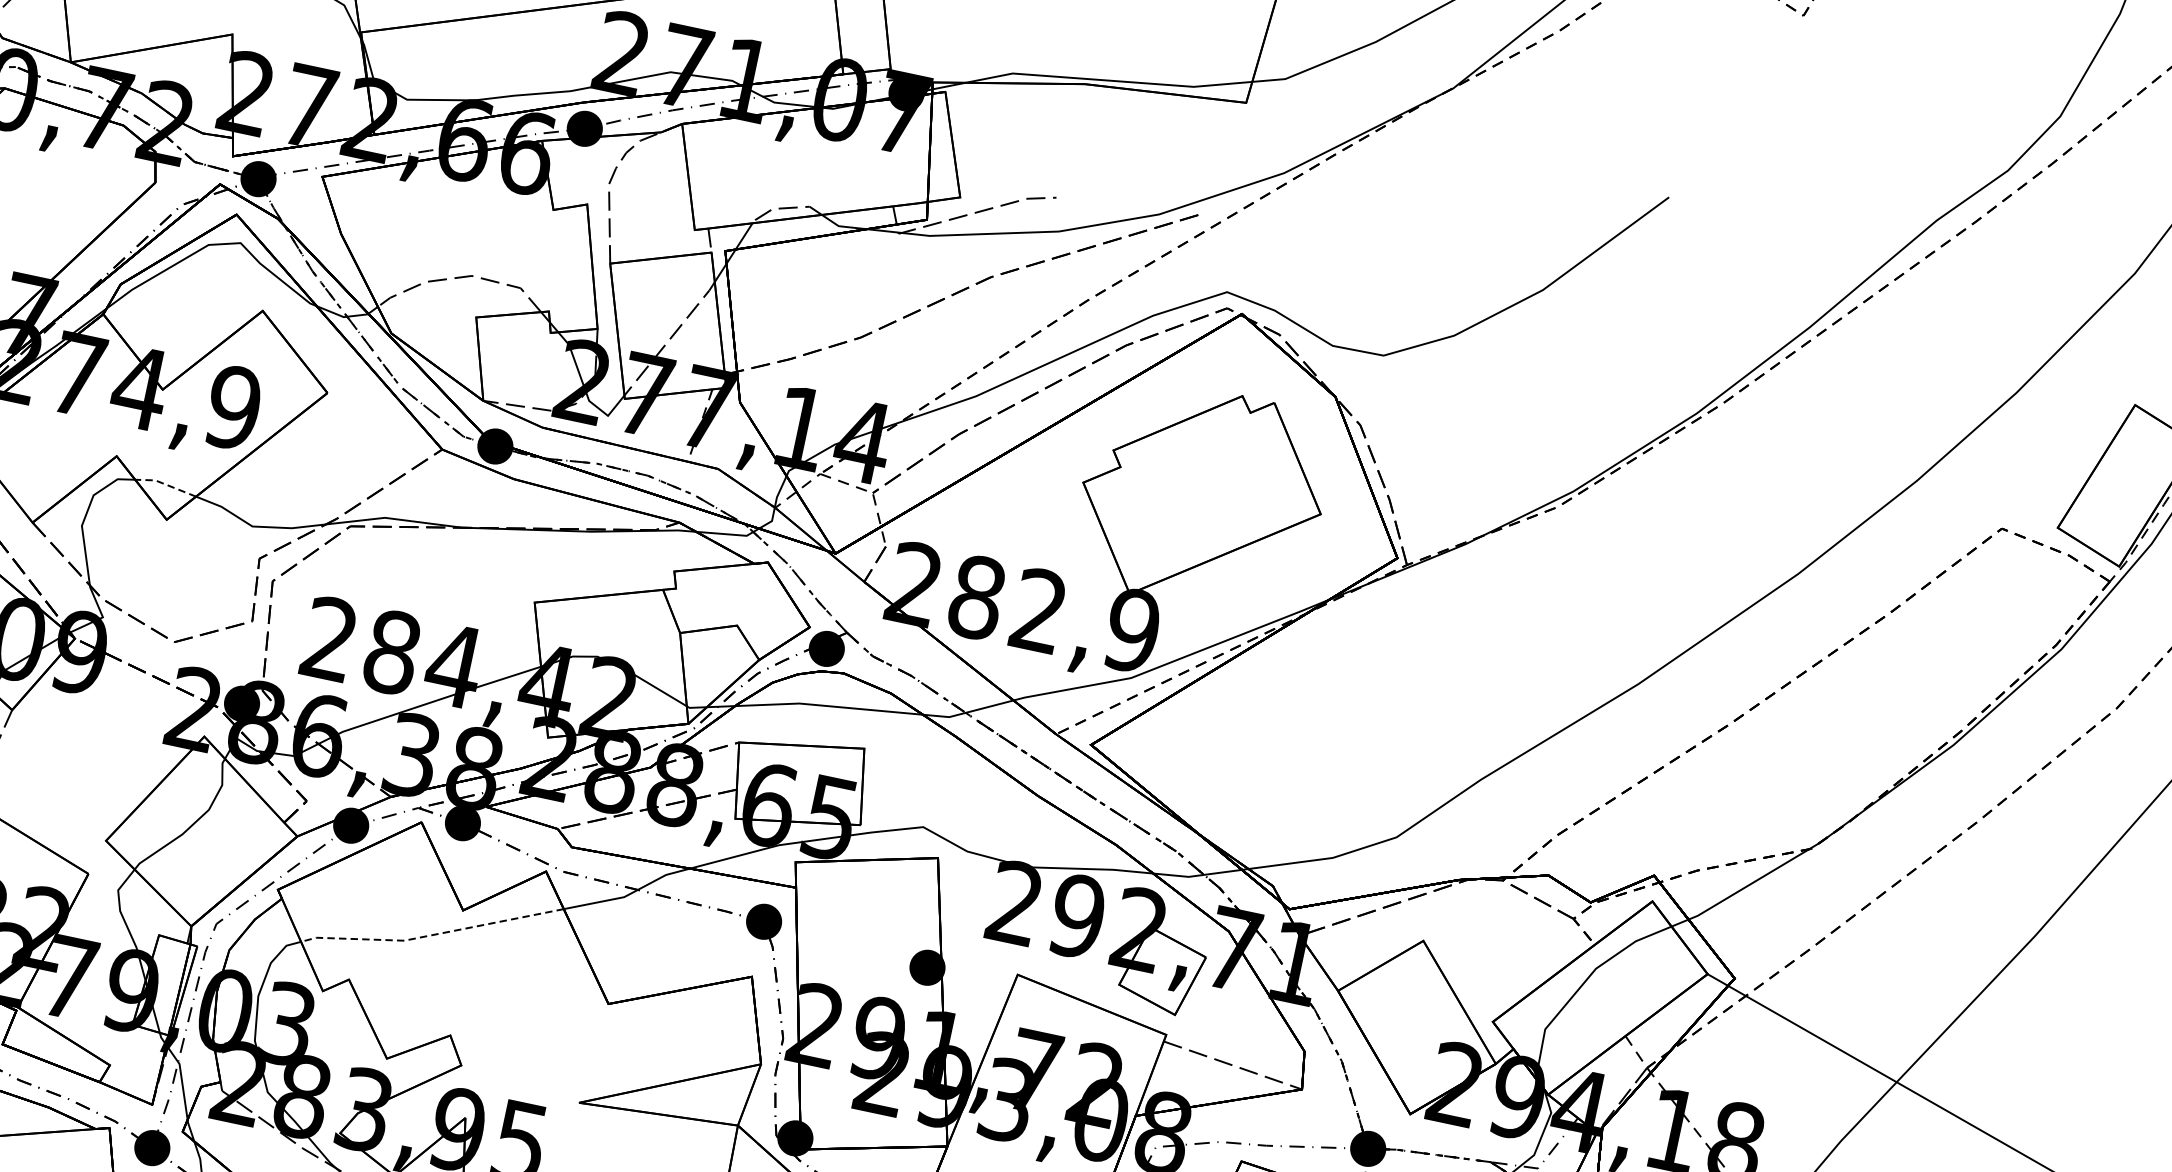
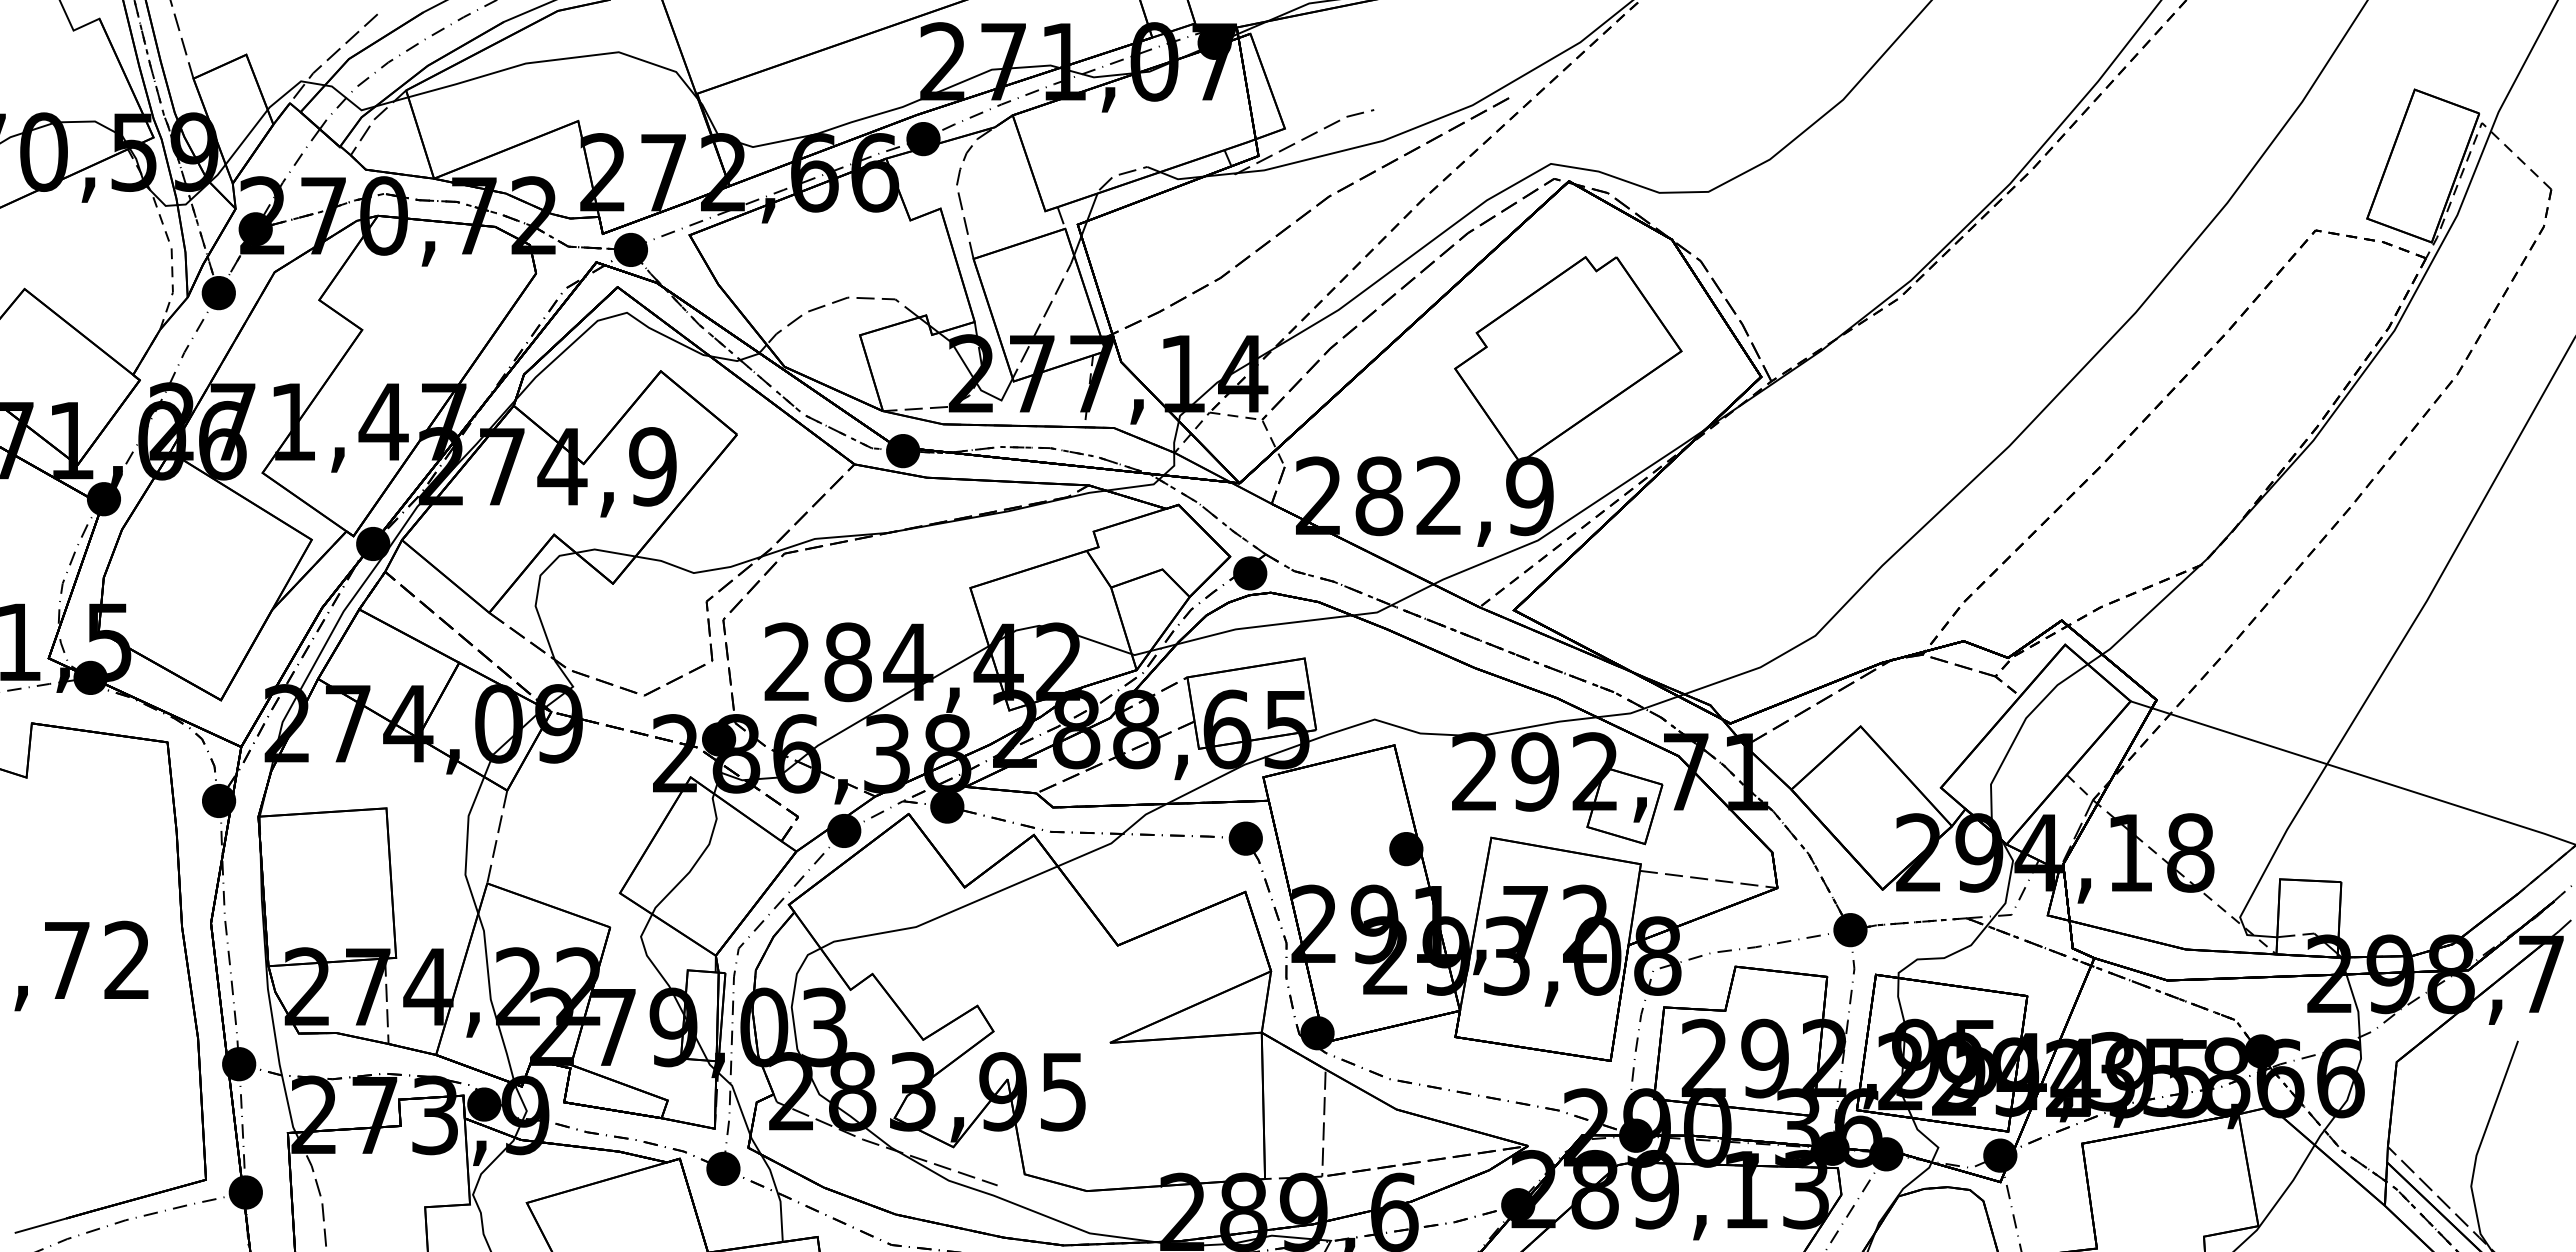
line: (165, 484) -> (604, 551), dashed -> solid
line: (431, 935) -> (940, 916), dashed -> solid

